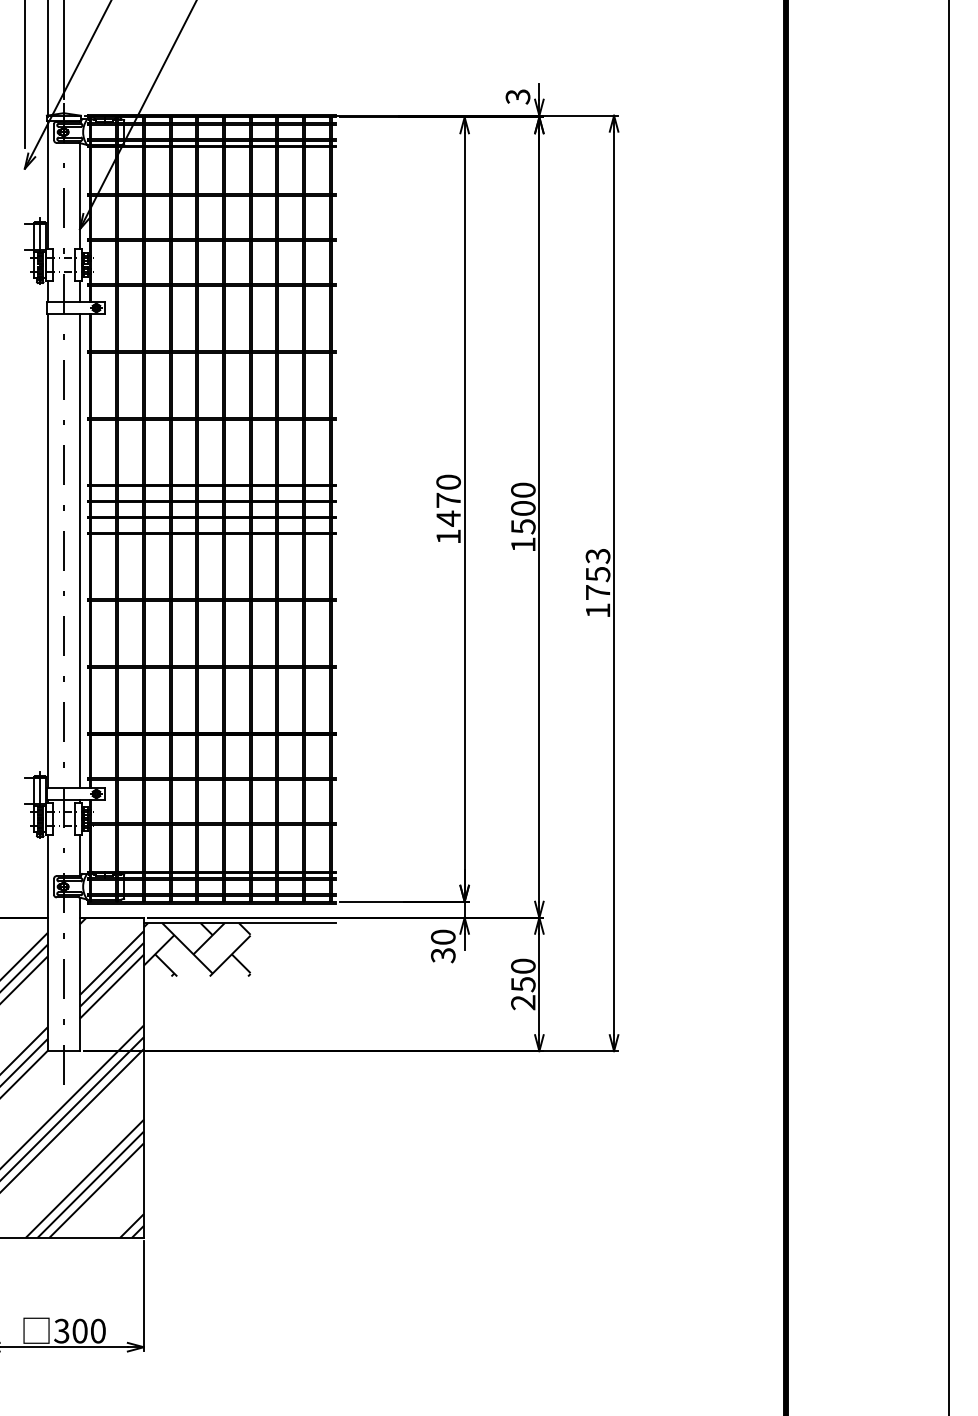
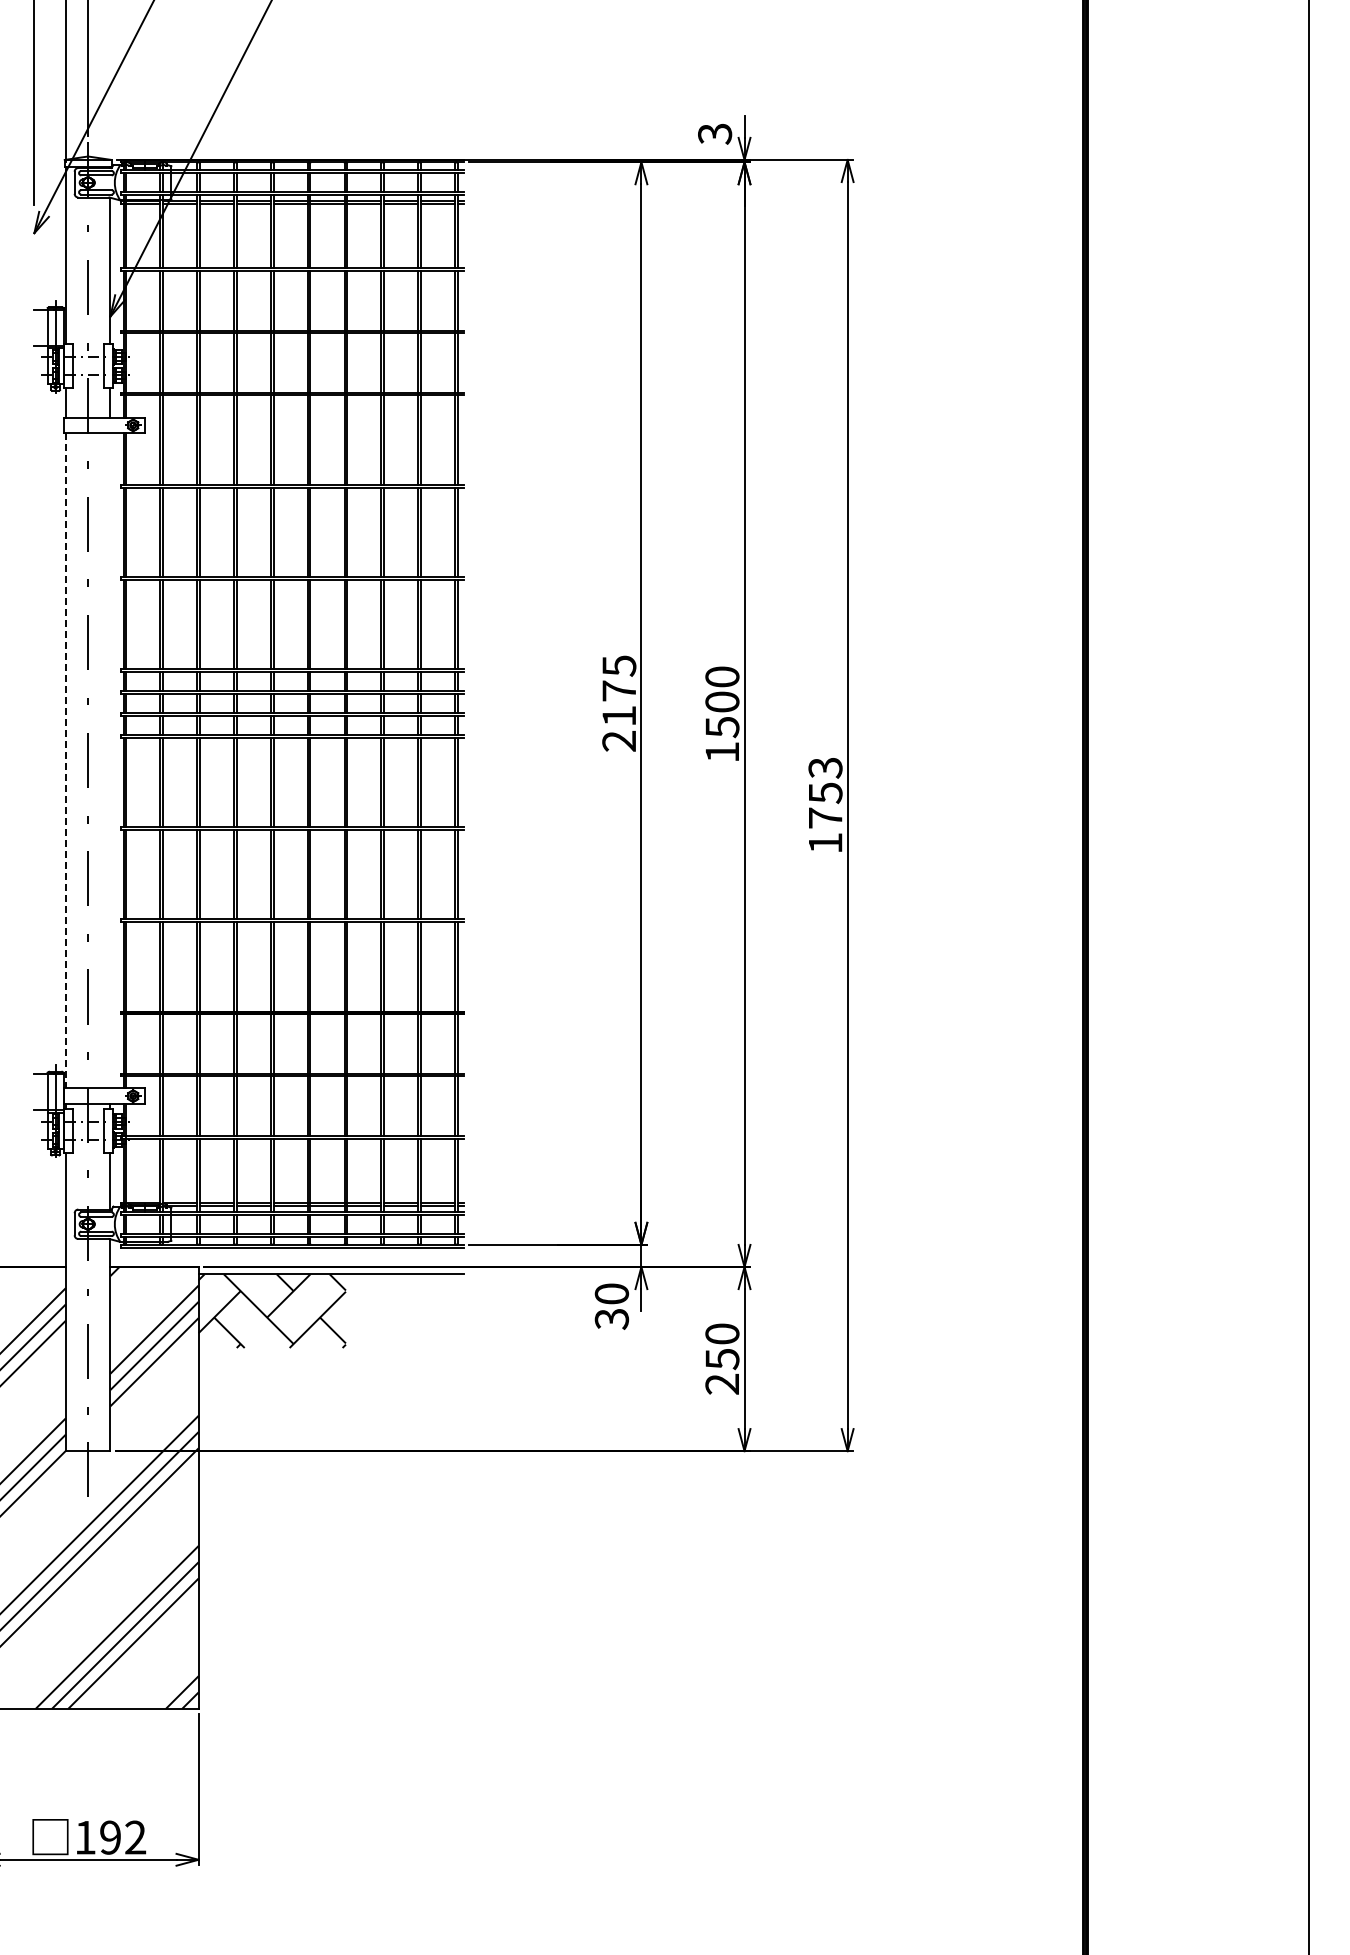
text: (448, 509) -> (619, 703), 1470 -> 2175
line: (47, 550) -> (65, 760), solid -> dashed
line: (80, 550) -> (110, 760), removed
text: (80, 1331) -> (110, 1837), 300 -> 192

